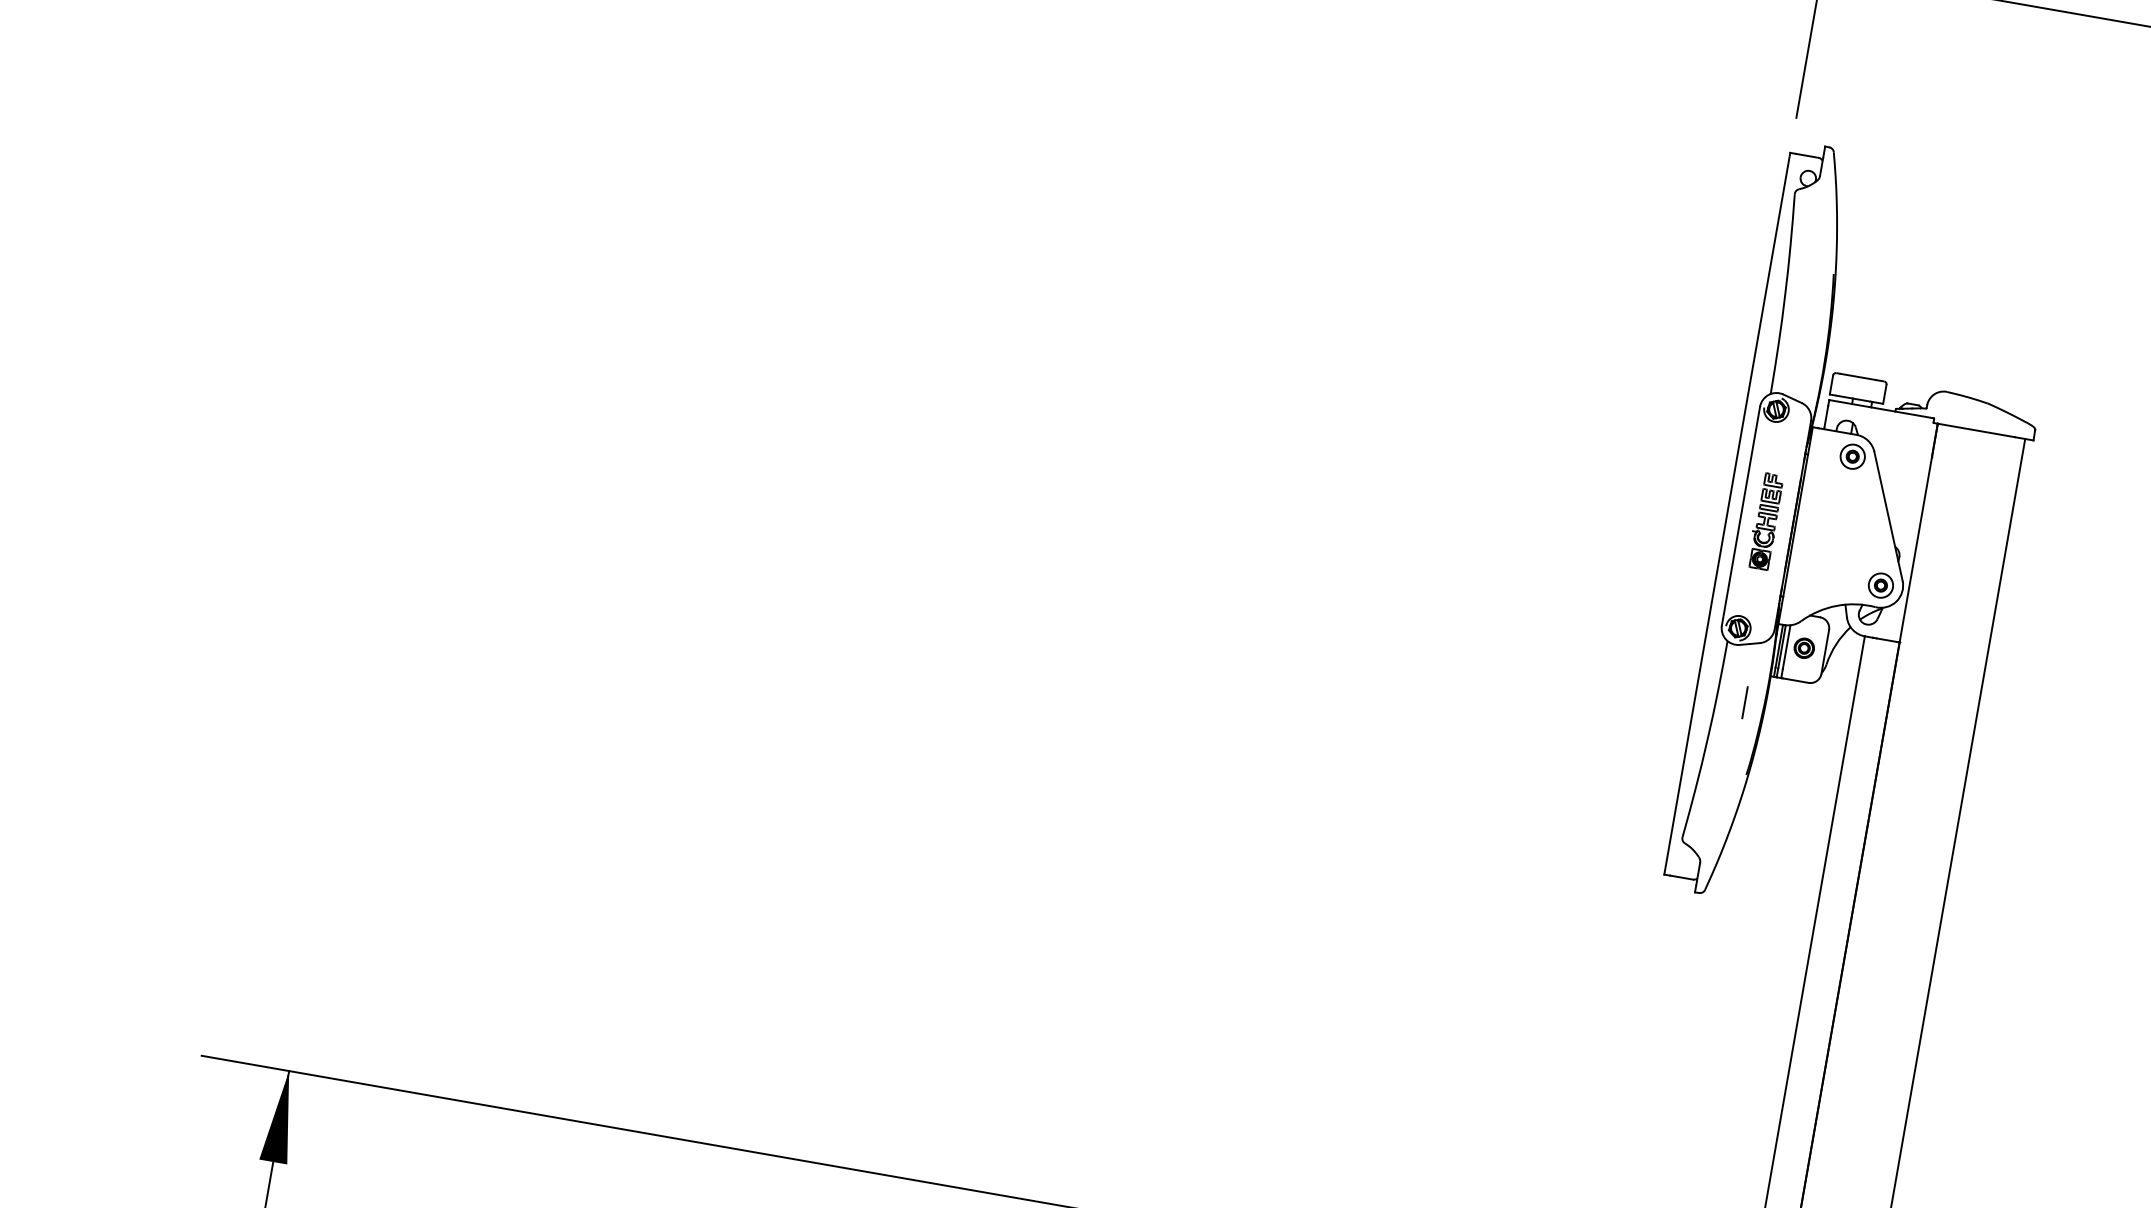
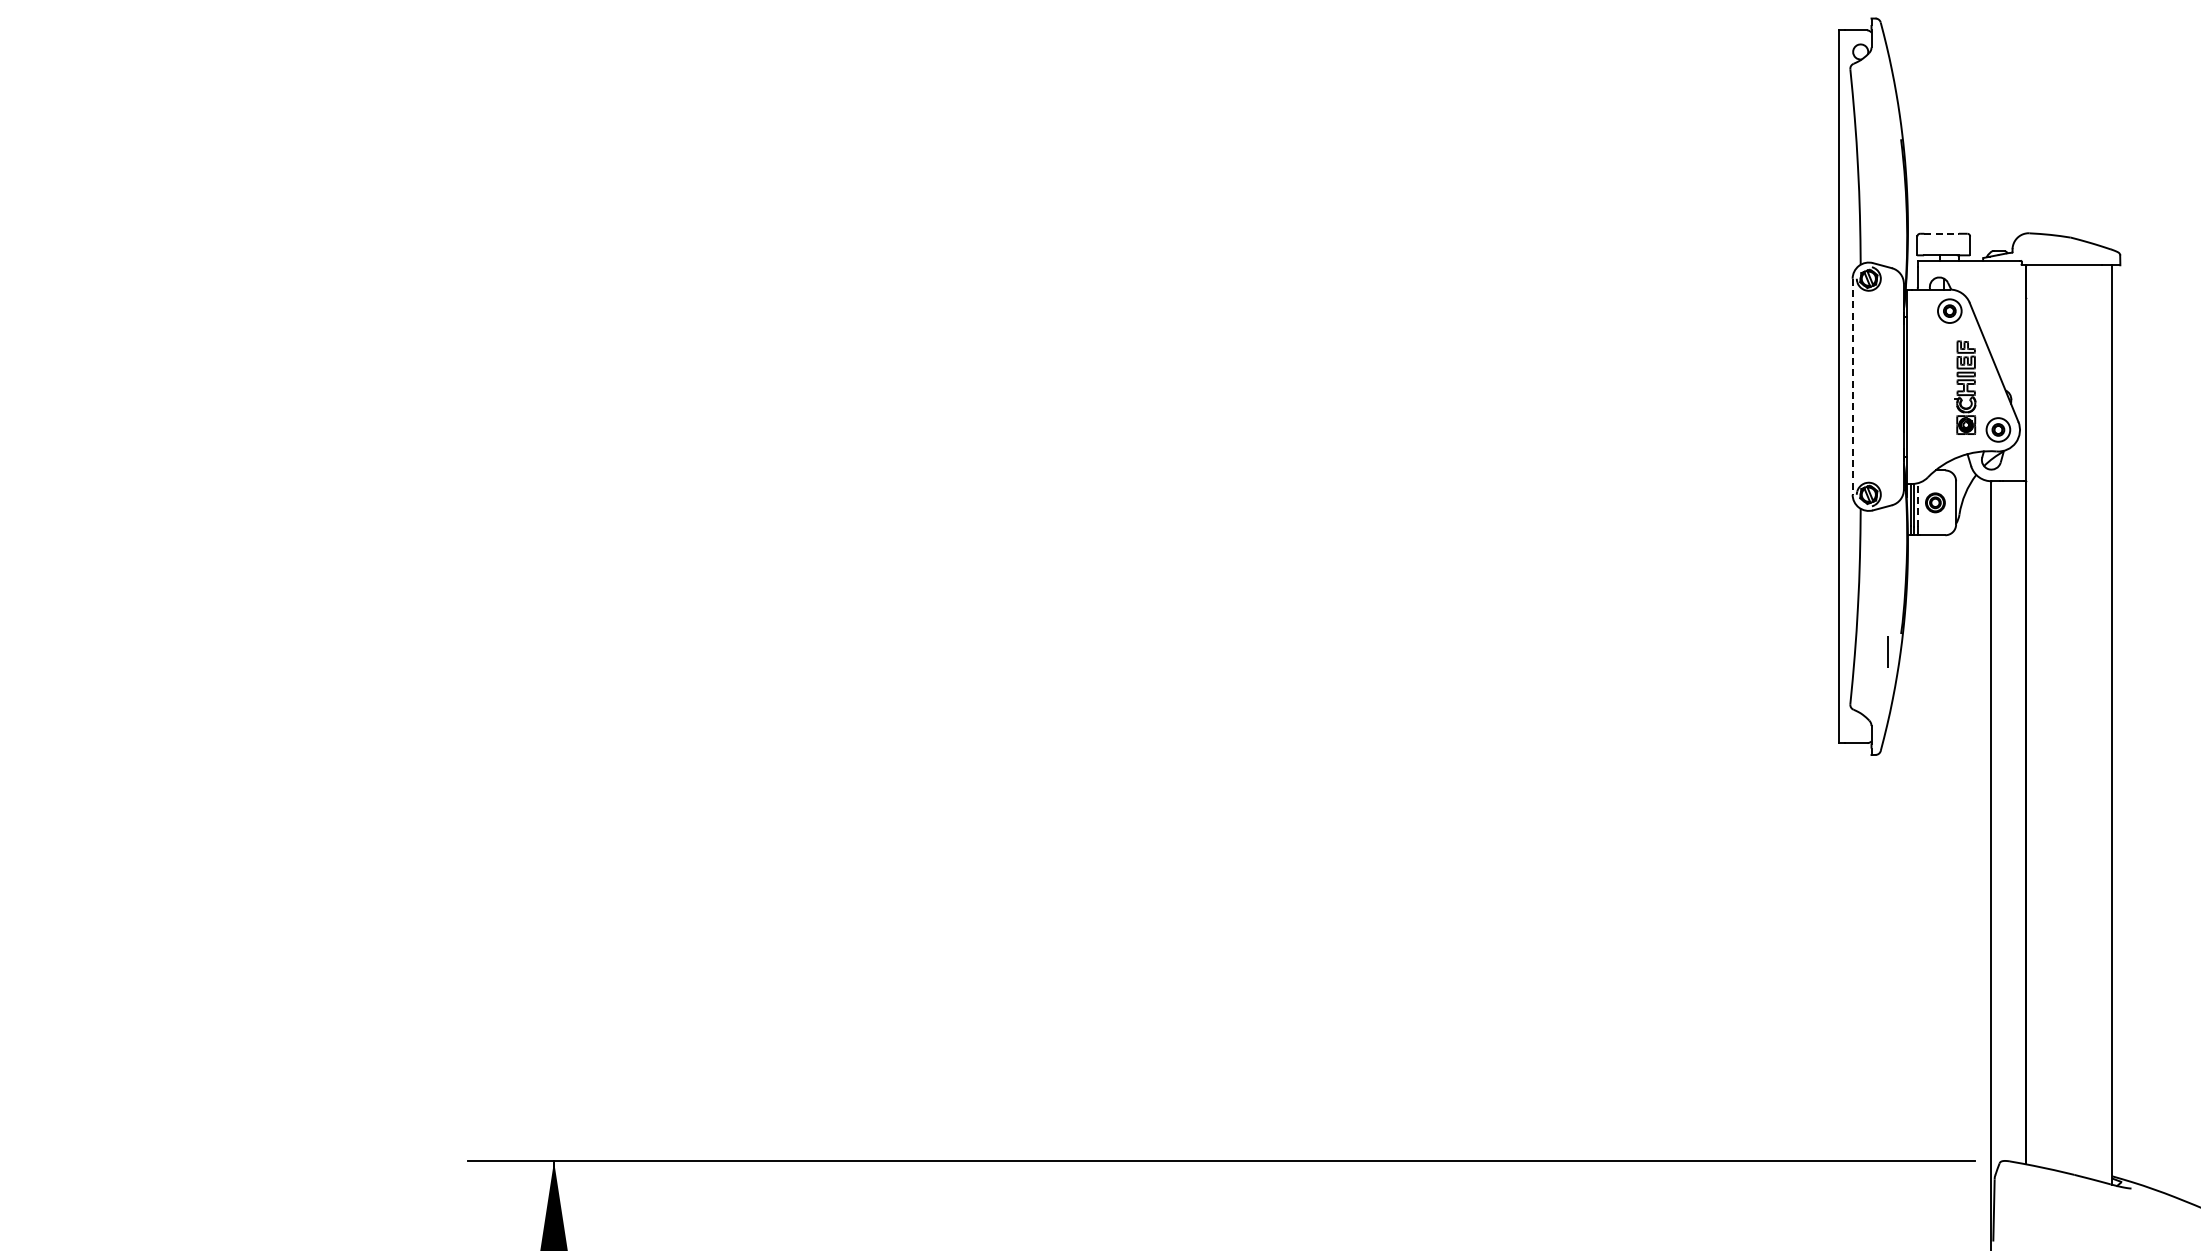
line: (1859, 376) -> (1942, 233), solid -> dashed
line: (1740, 515) -> (1852, 386), solid -> dashed
part: (1766, 521) -> (1965, 387), moved
line: (1786, 646) -> (1918, 504), solid -> dashed
line: (1744, 702) -> (1887, 651), moved

